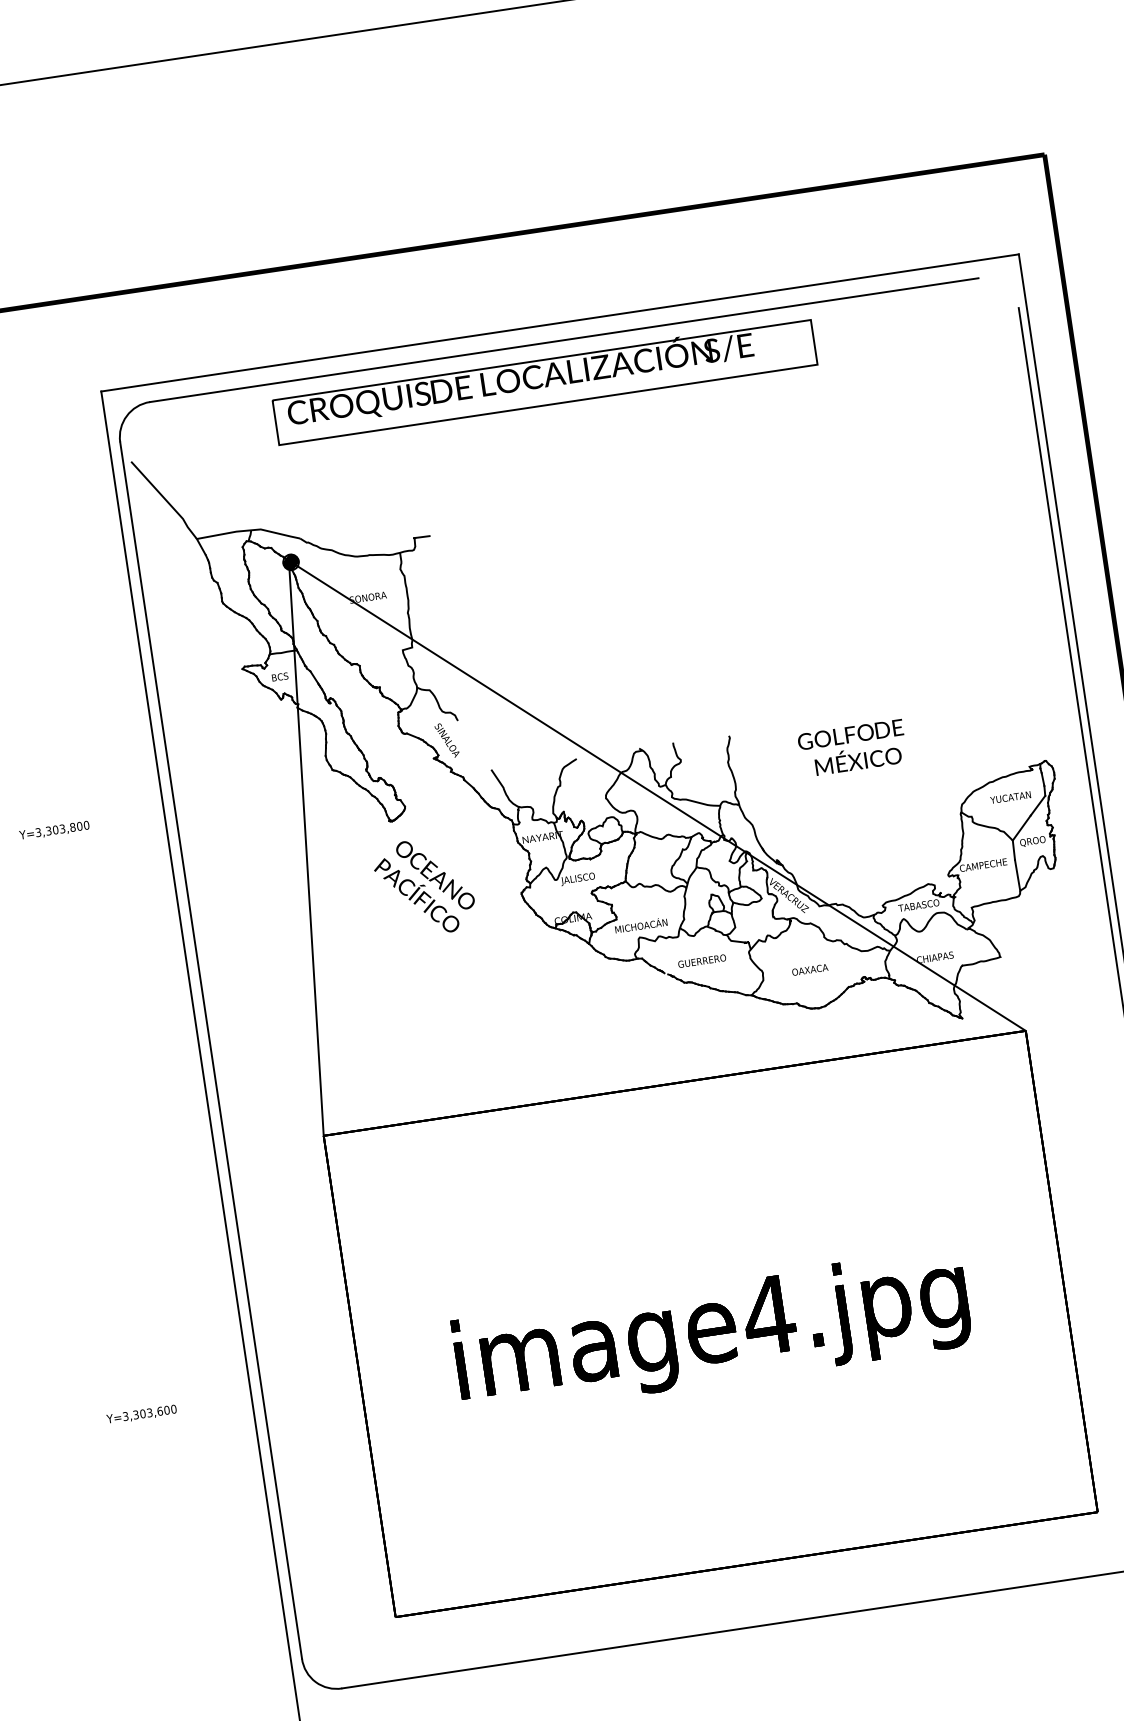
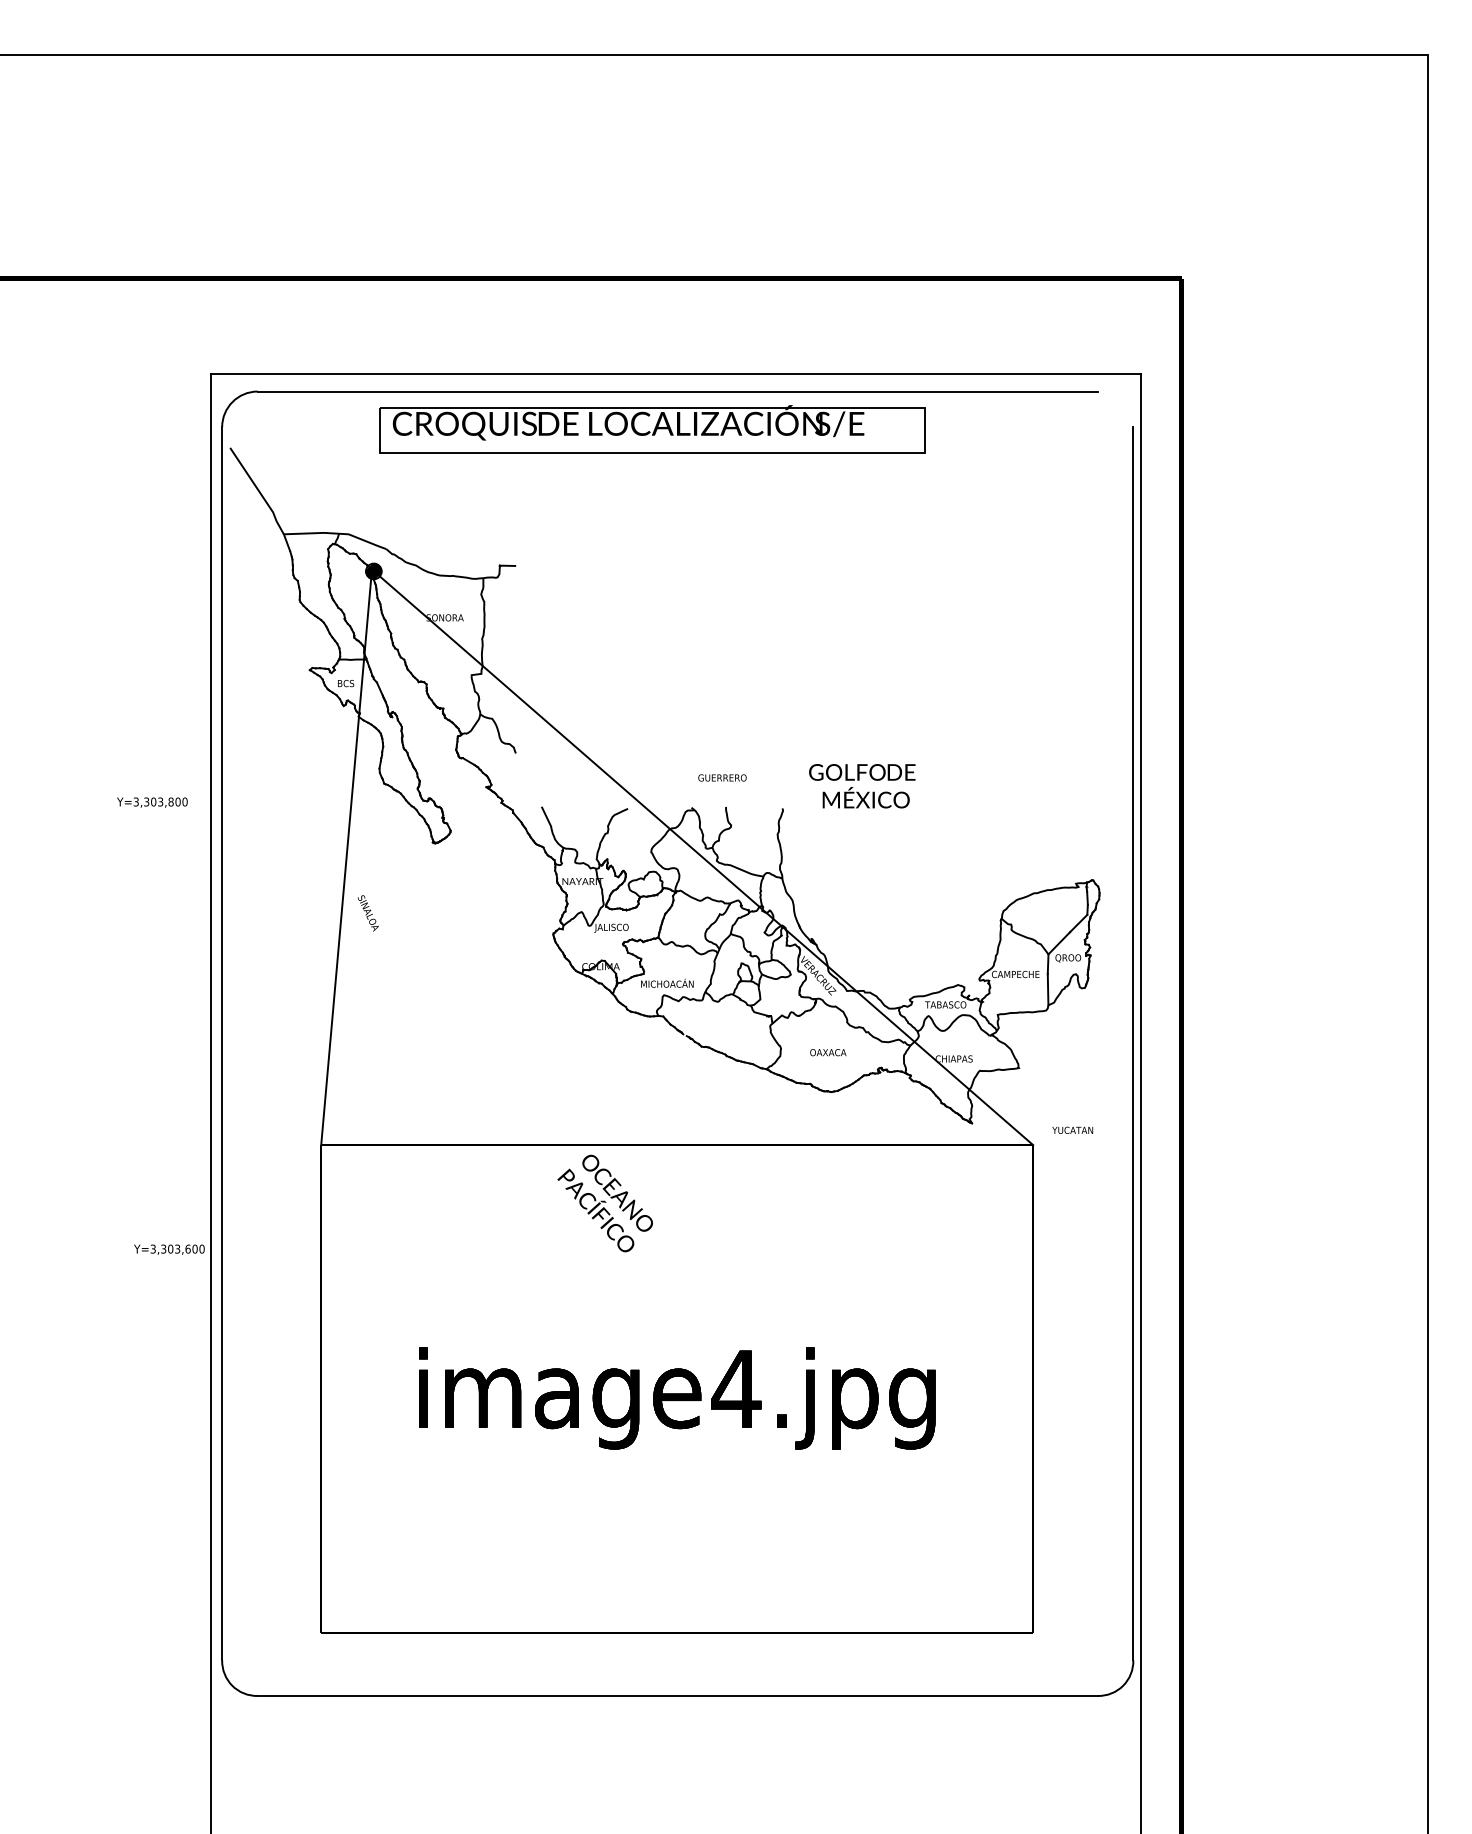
text: (446, 740) -> (367, 913), moved
text: (852, 748) -> (862, 786), moved
text: (1010, 796) -> (1072, 1129), moved
text: (54, 830) -> (152, 802), moved
text: (423, 887) -> (604, 1203), moved
text: (702, 960) -> (722, 777), moved
text: (141, 1414) -> (169, 1249), moved

